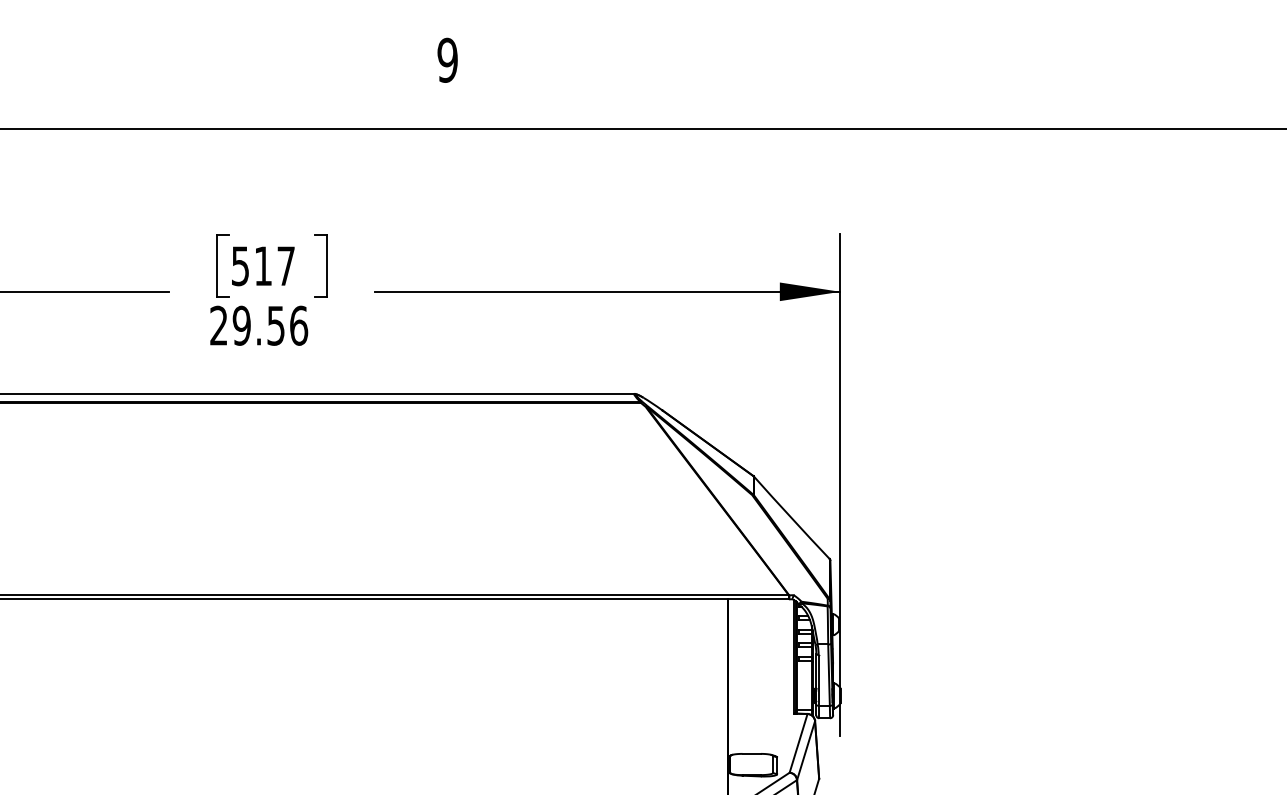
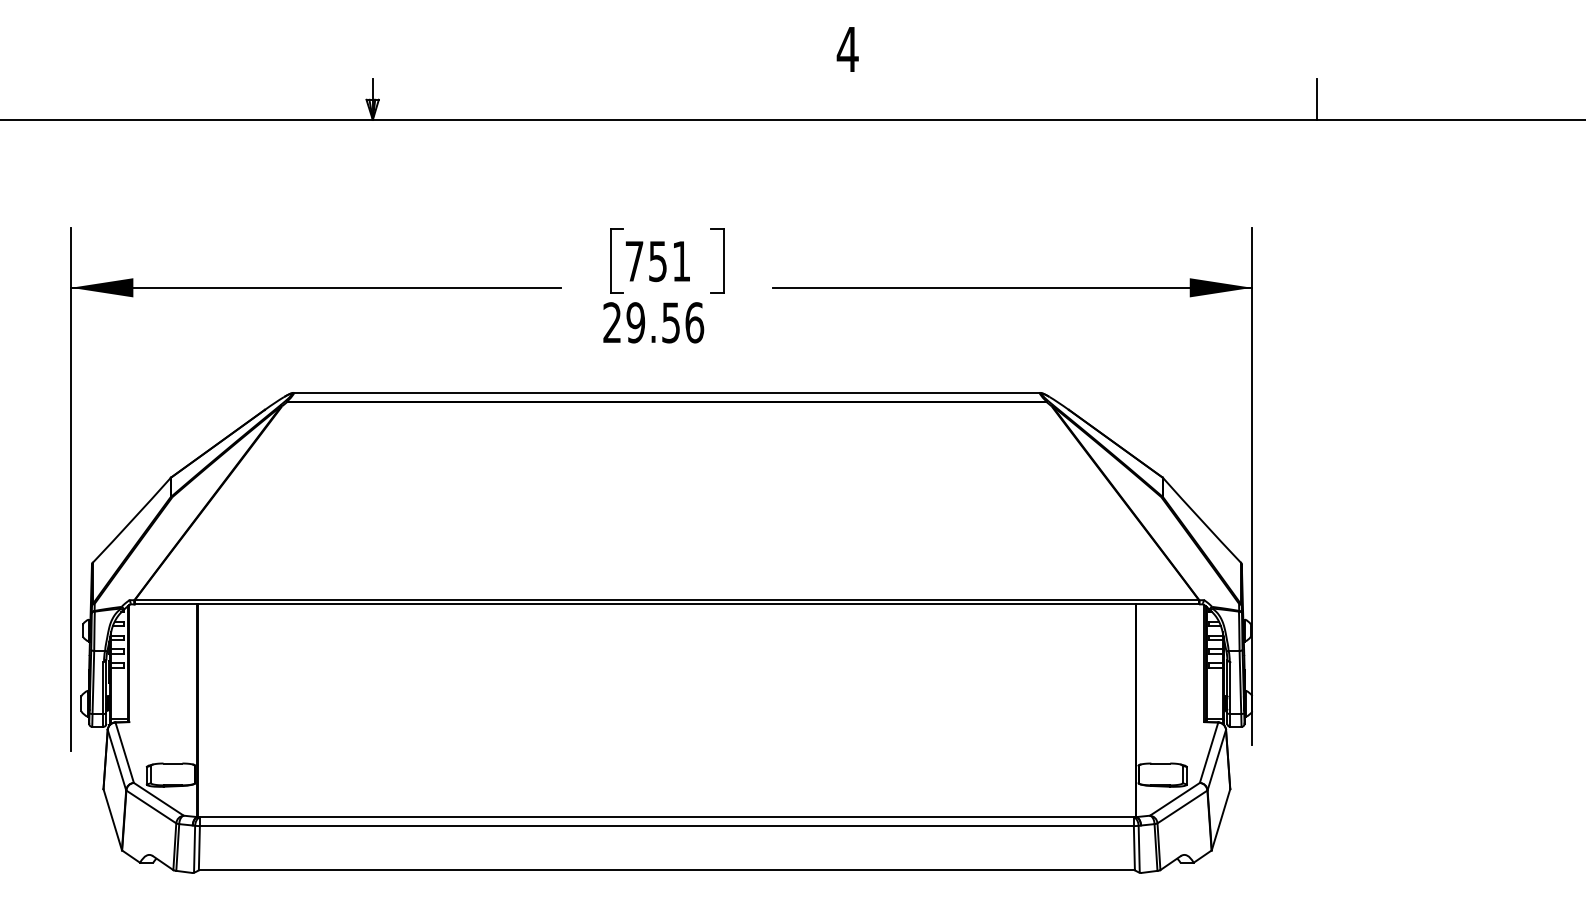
text: (447, 60) -> (847, 49), 9 -> 4
line: (902, 108) -> (1316, 99), added
text: (262, 266) -> (657, 261), 517 -> 751

